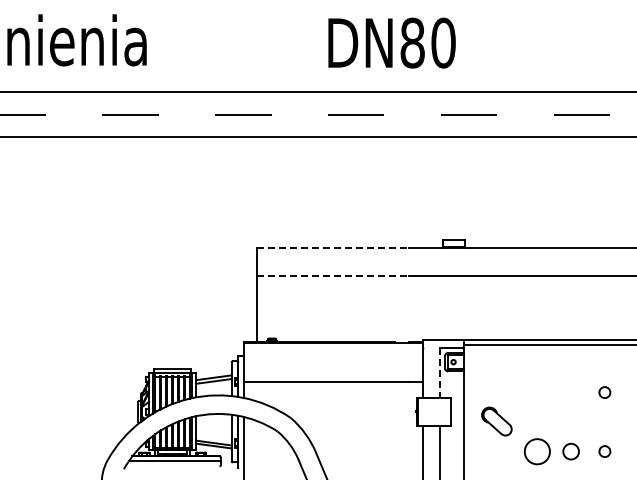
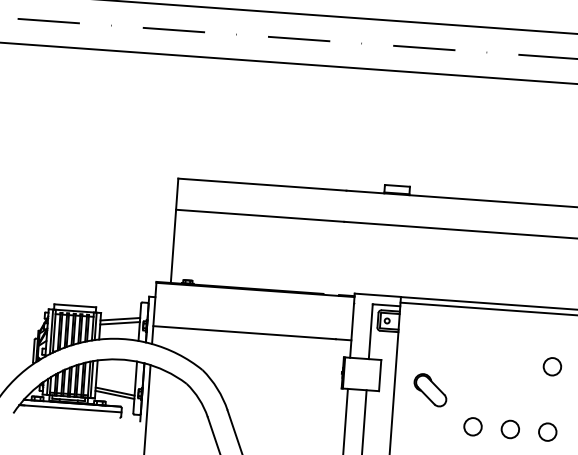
line: (332, 247) -> (262, 184), dashed -> solid
line: (332, 275) -> (259, 215), dashed -> solid
line: (439, 372) -> (370, 331), dashed -> solid
circle: (604, 392) -> (552, 366), size x1.43
circle: (537, 451) -> (473, 426), size x0.62
circle: (604, 451) -> (547, 431), size x1.43

